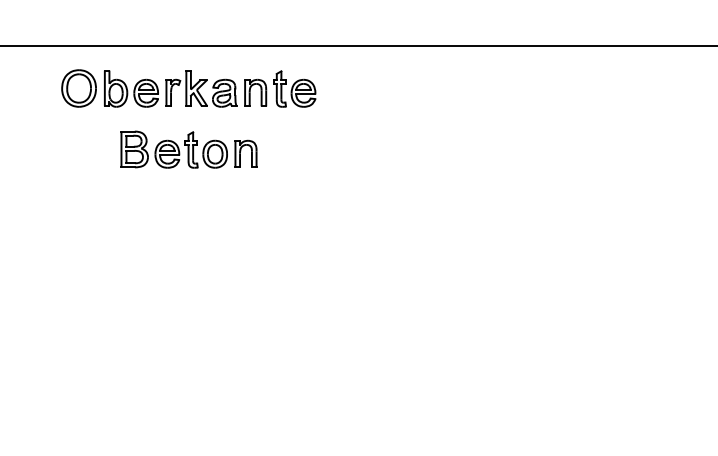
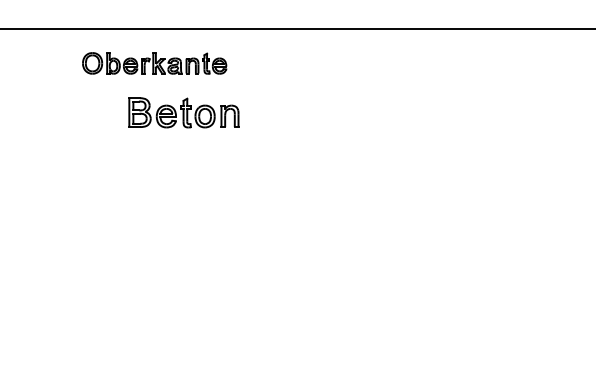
part: (188, 88) -> (154, 63), size x0.7
part: (188, 149) -> (183, 112), moved

